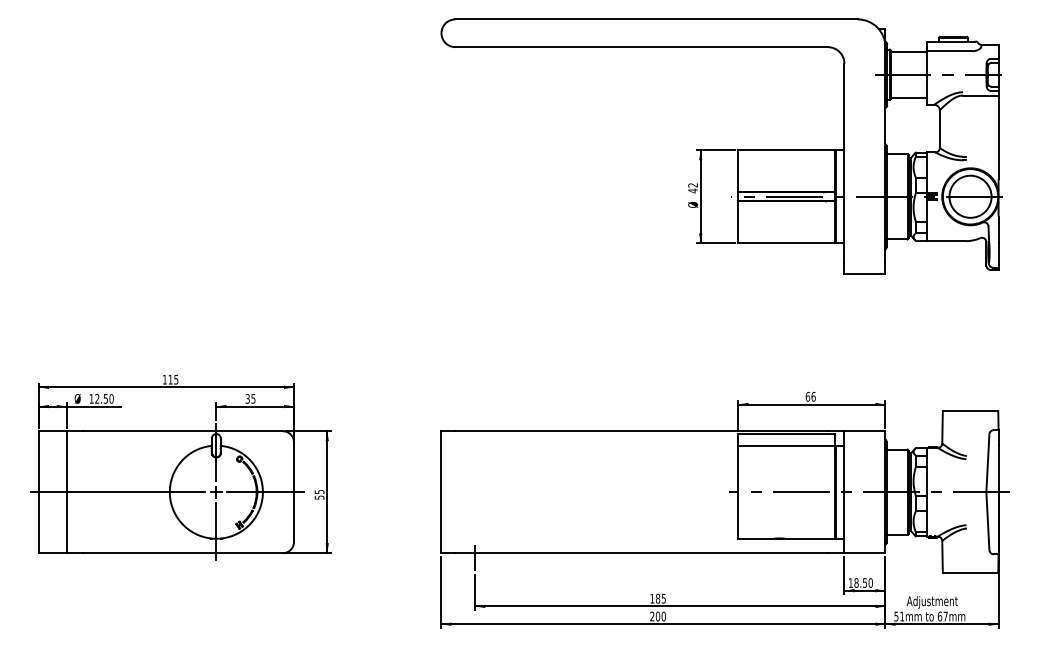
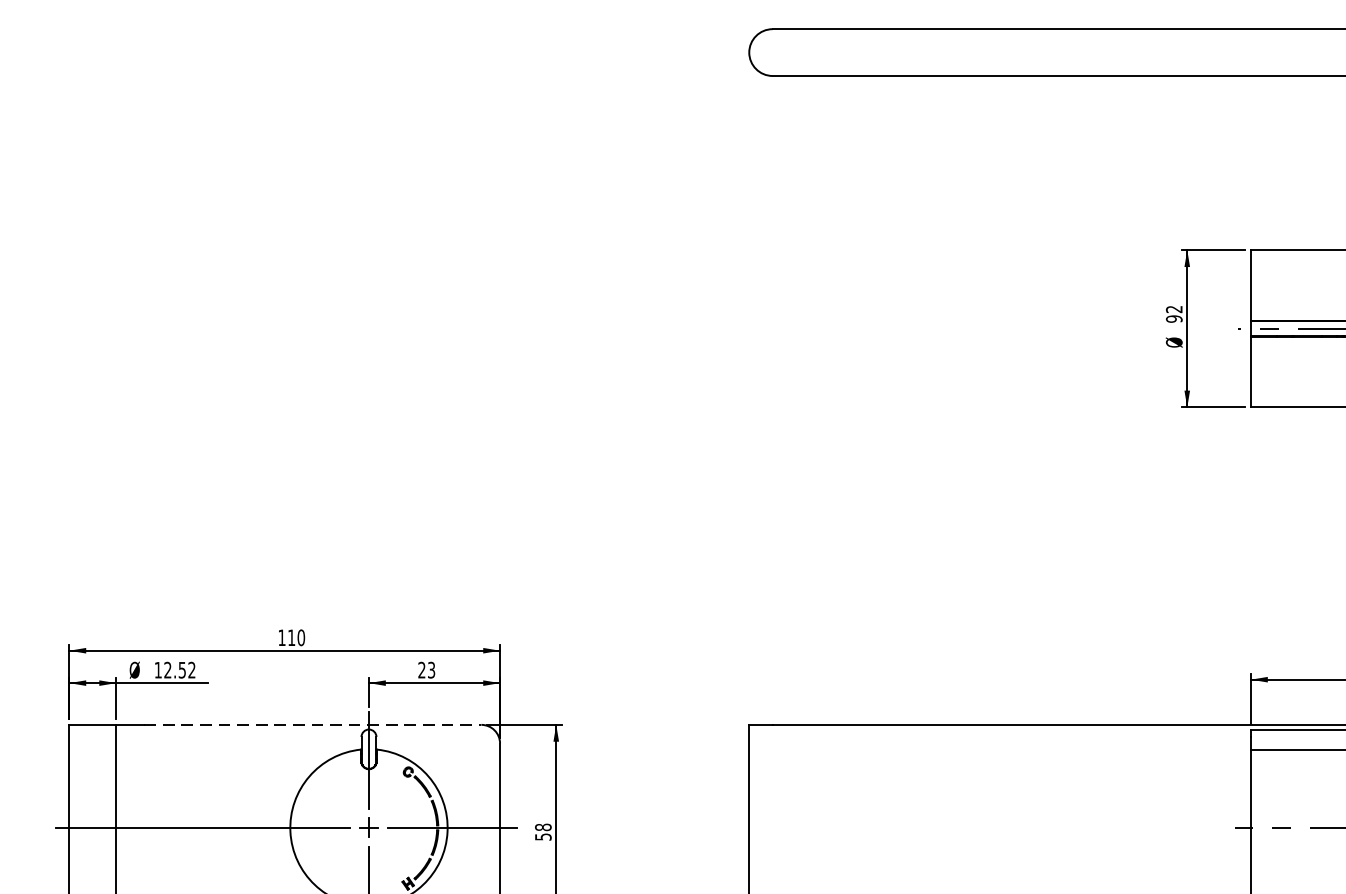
text: (693, 190) -> (1174, 318), 42 -> 92
text: (176, 379) -> (301, 637), 115 -> 110
text: (111, 398) -> (191, 669), 12.50 -> 12.52
text: (250, 398) -> (426, 669), 35 -> 23
line: (183, 431) -> (313, 725), solid -> dashed
text: (319, 491) -> (543, 826), 55 -> 58

